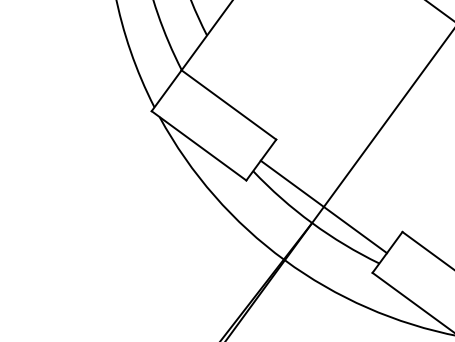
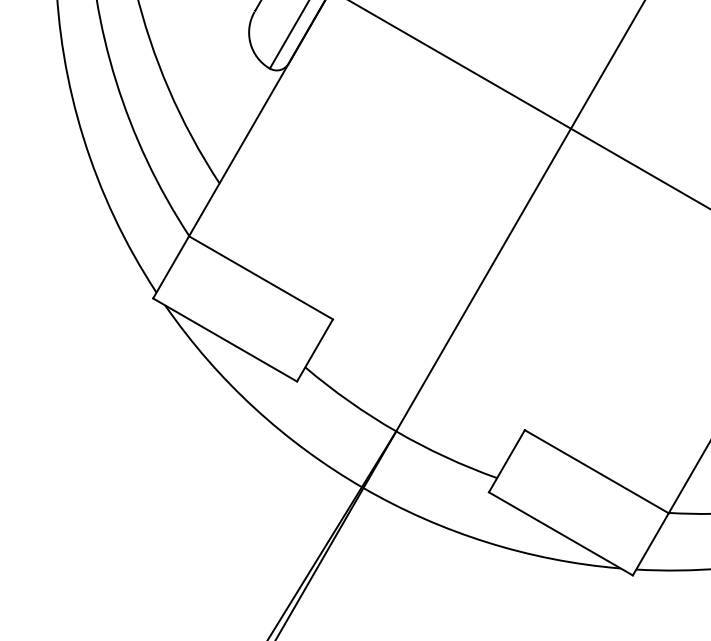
line: (324, 206) -> (410, 406), removed

